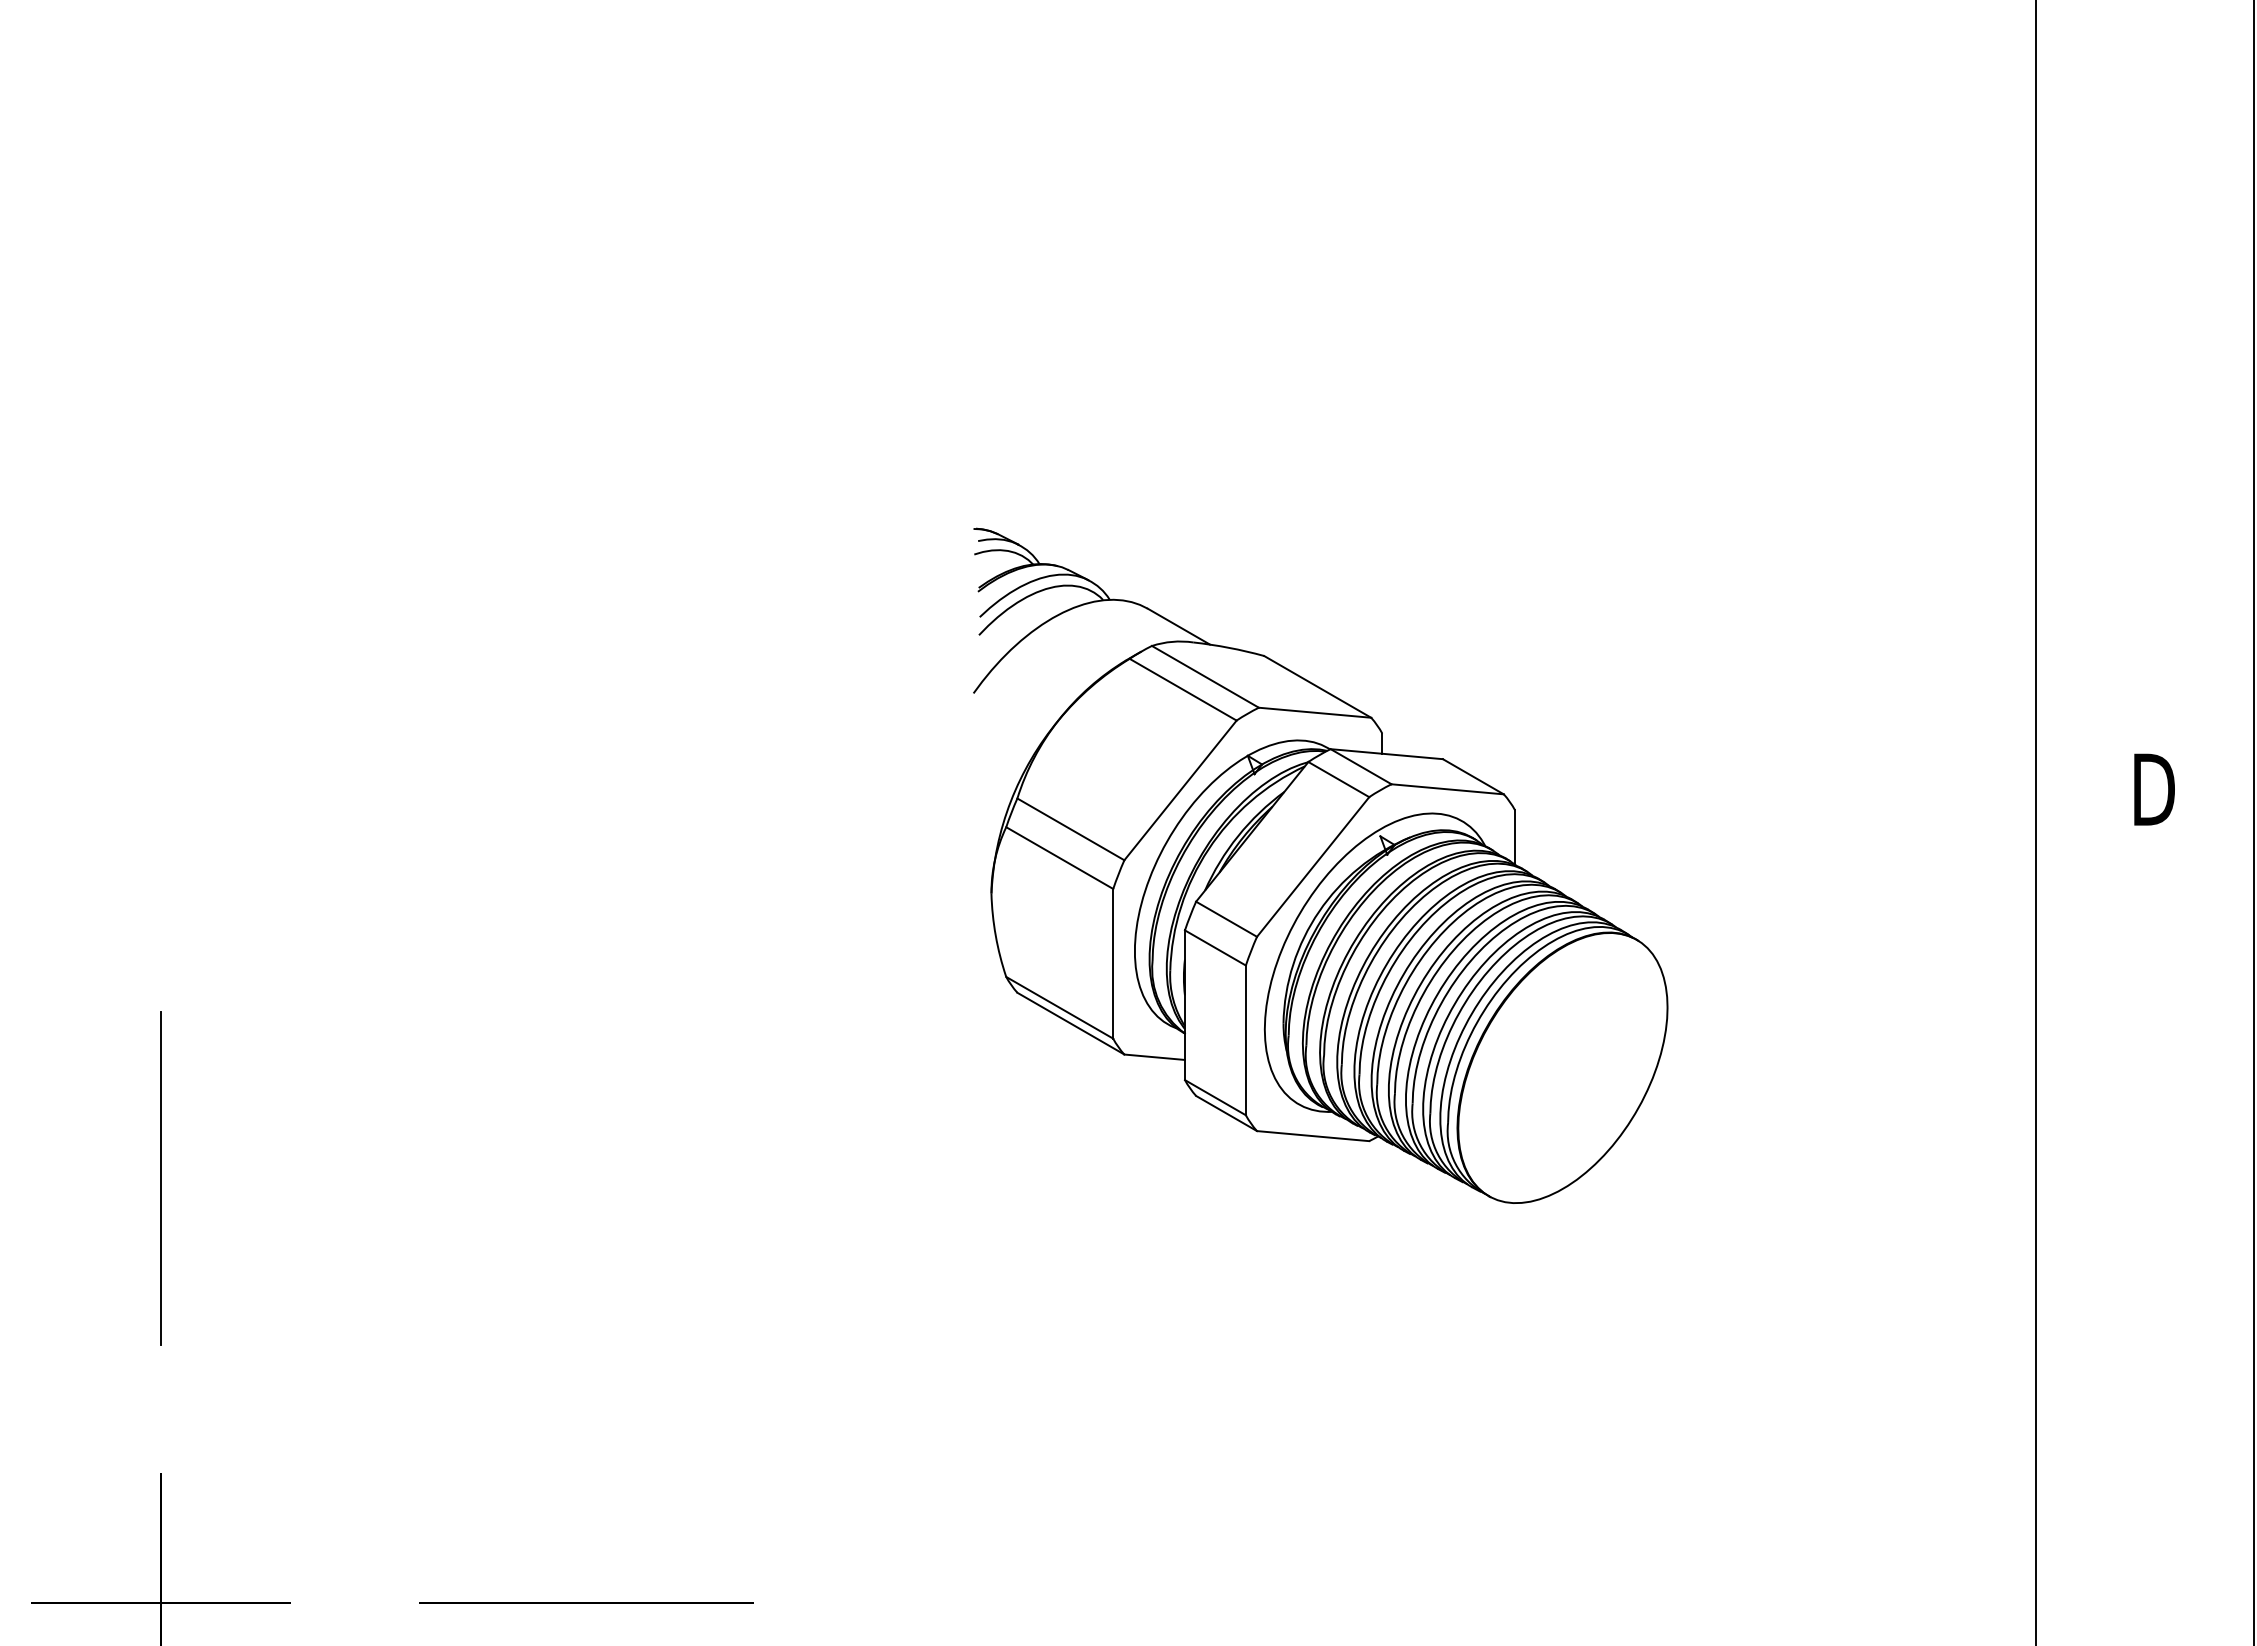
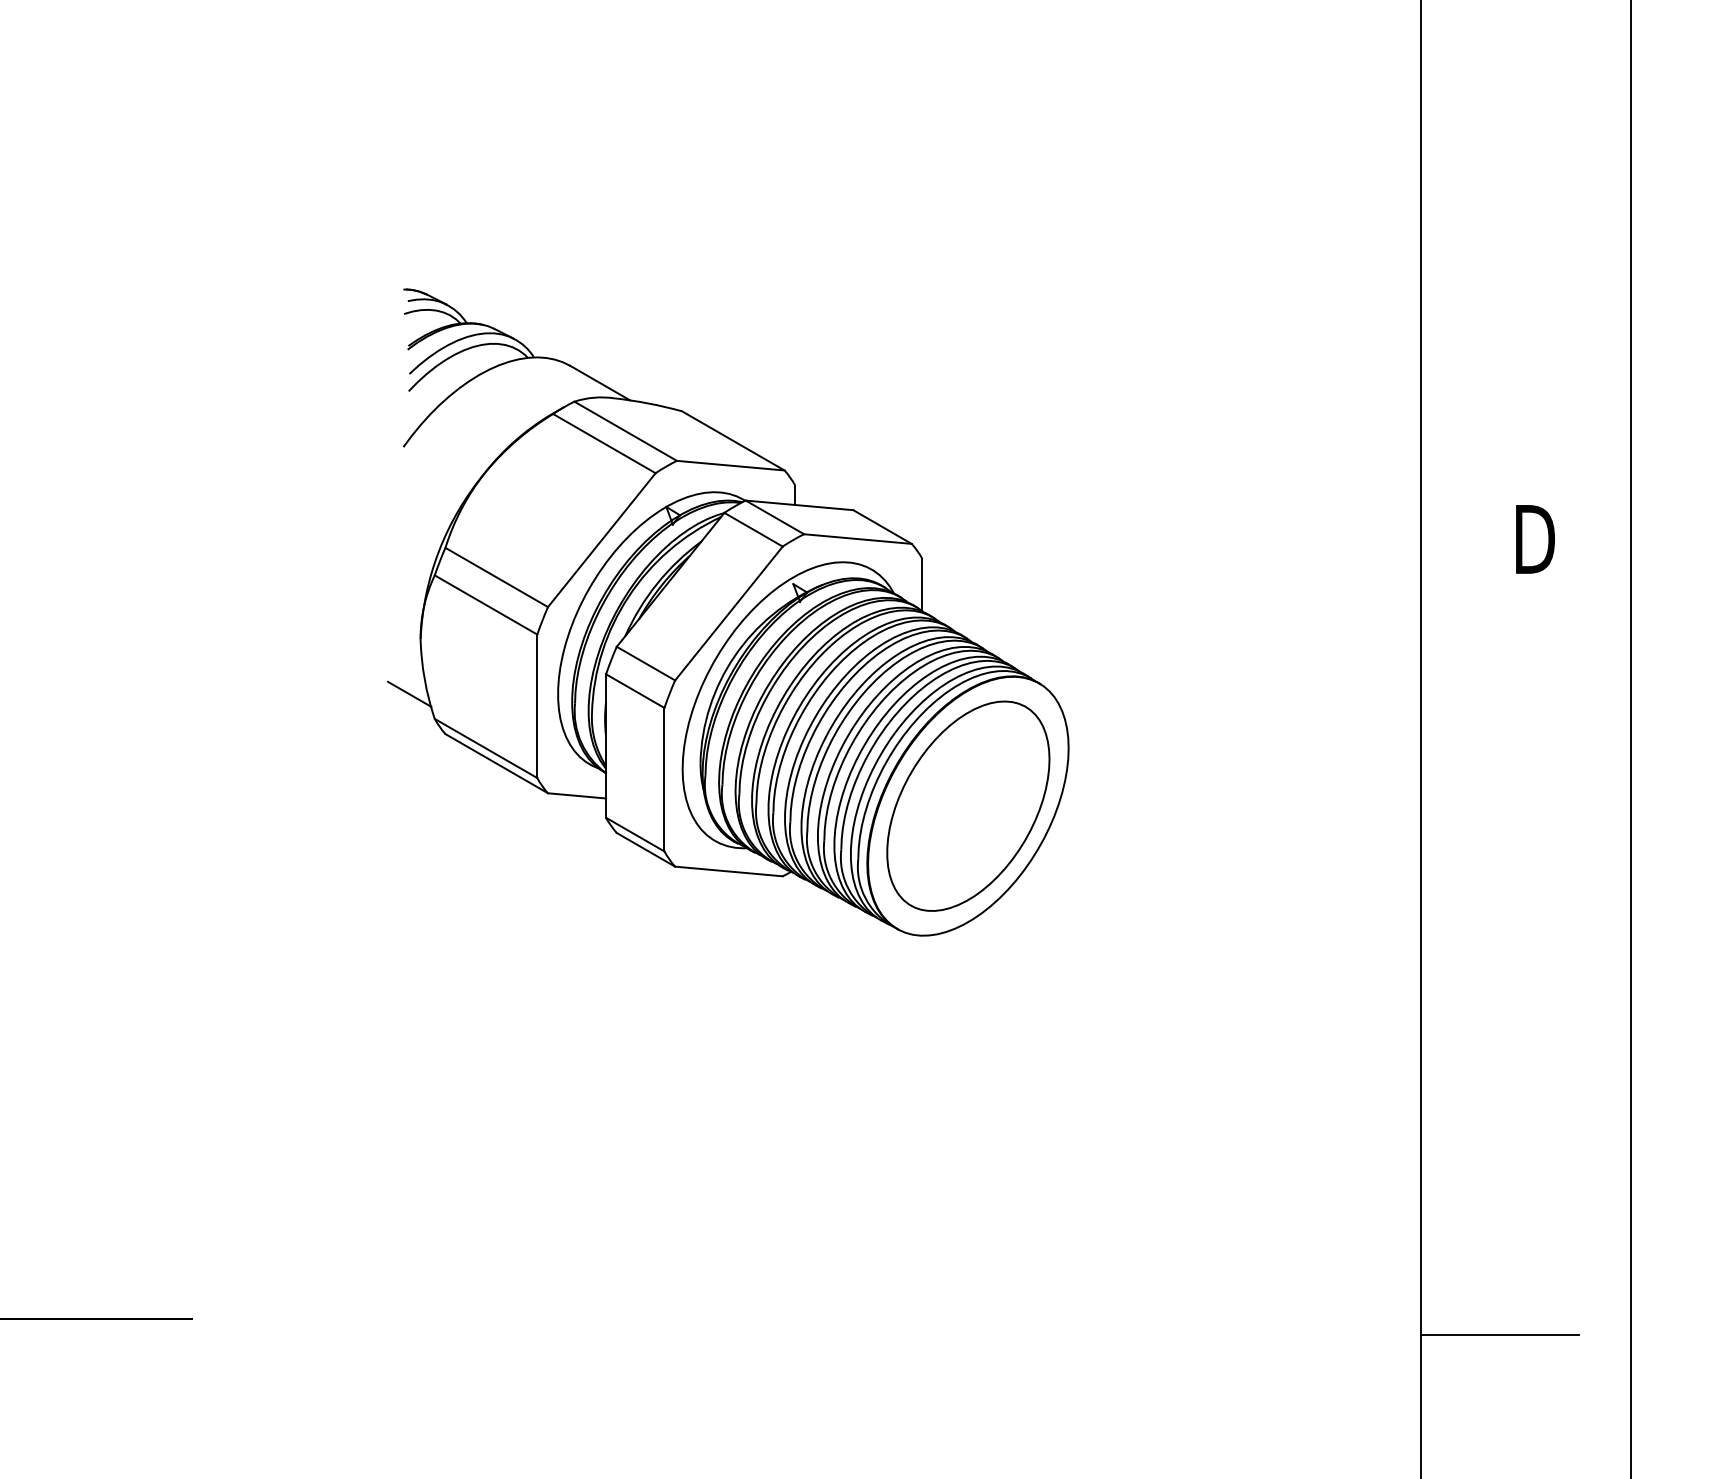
line: (979, 951) -> (409, 694), added
part: (1562, 1067) -> (967, 805), added
line: (2117, 1619) -> (1499, 1334), added

